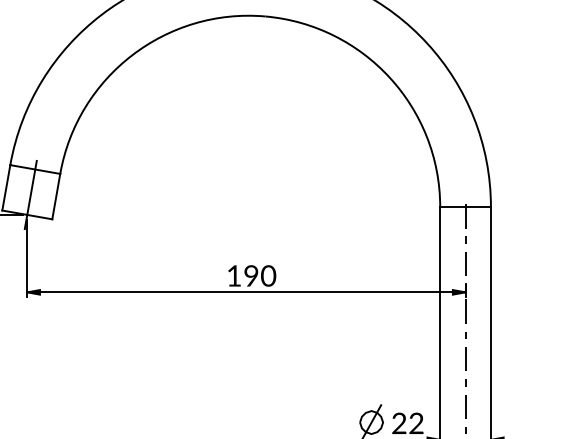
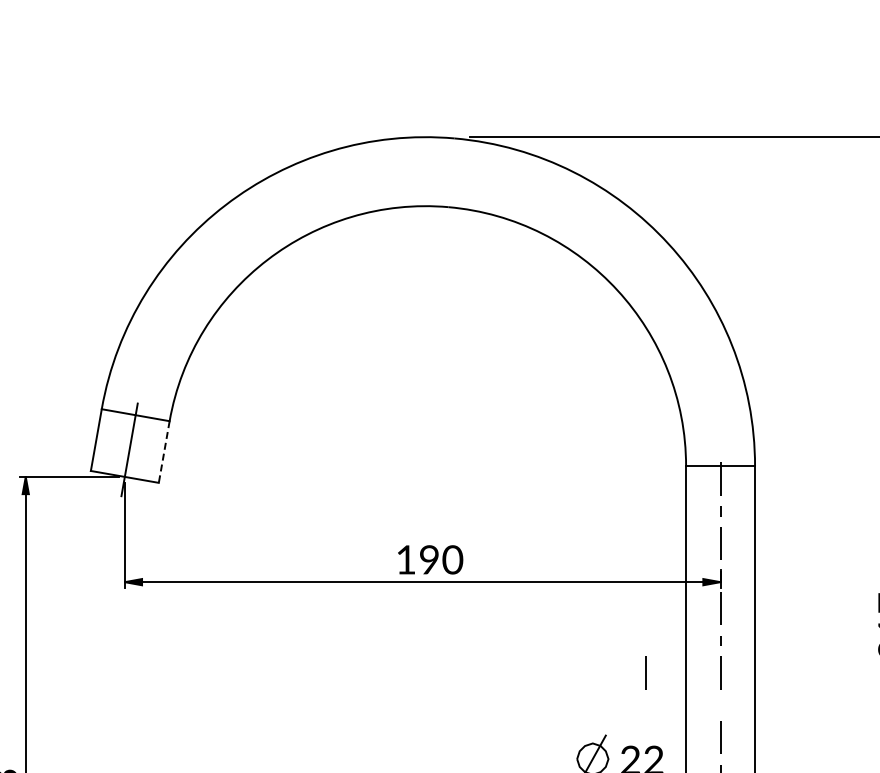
line: (56, 196) -> (164, 452), solid -> dashed
line: (410, 358) -> (645, 672), added
curve: (465, 383) -> (720, 705), removed

